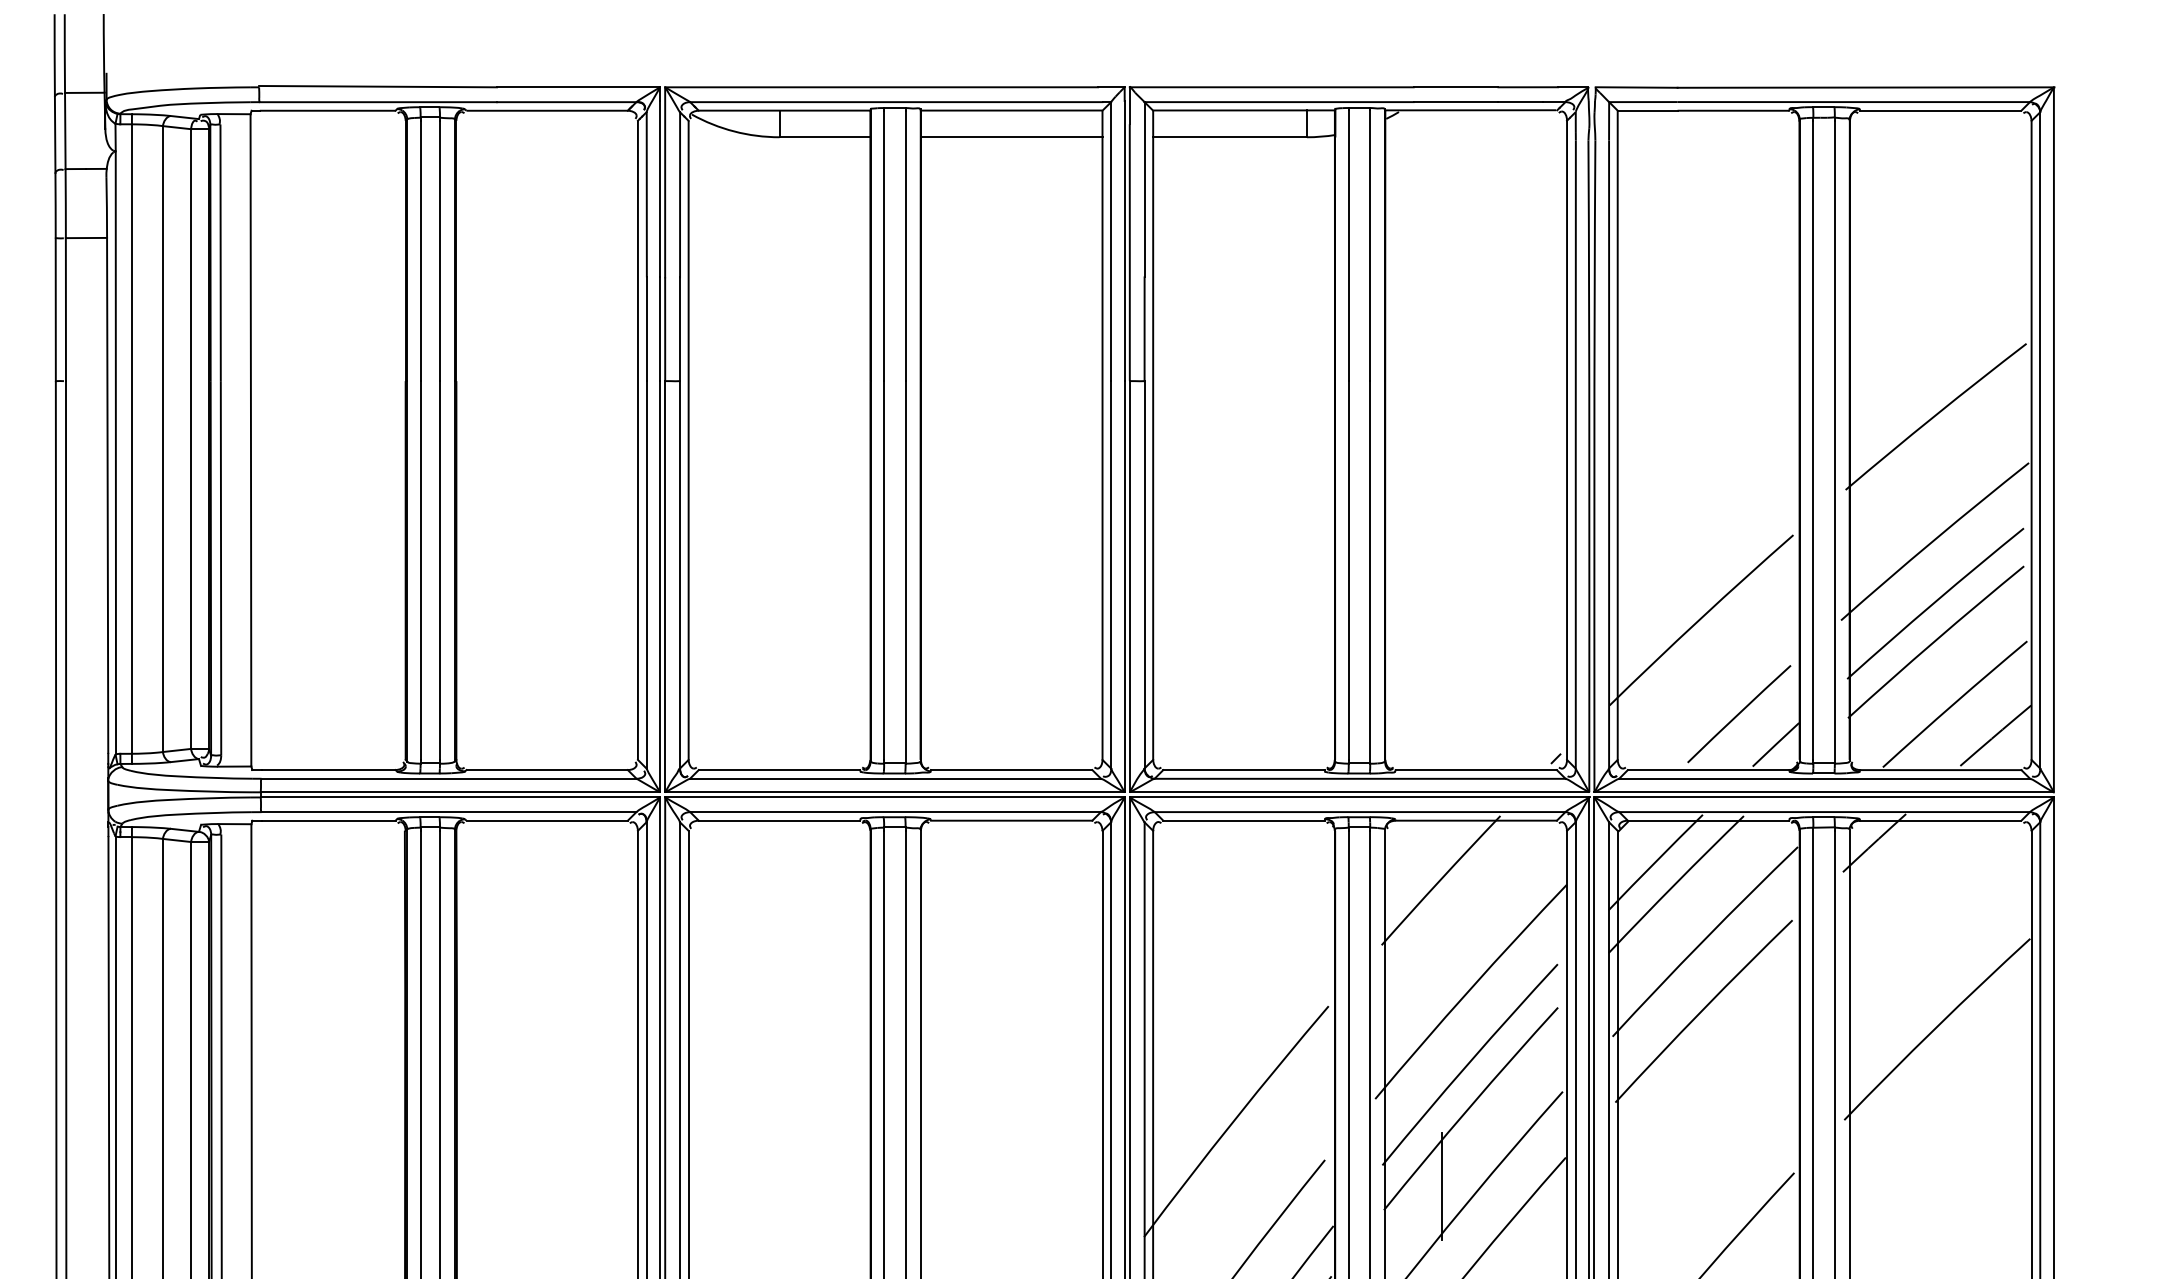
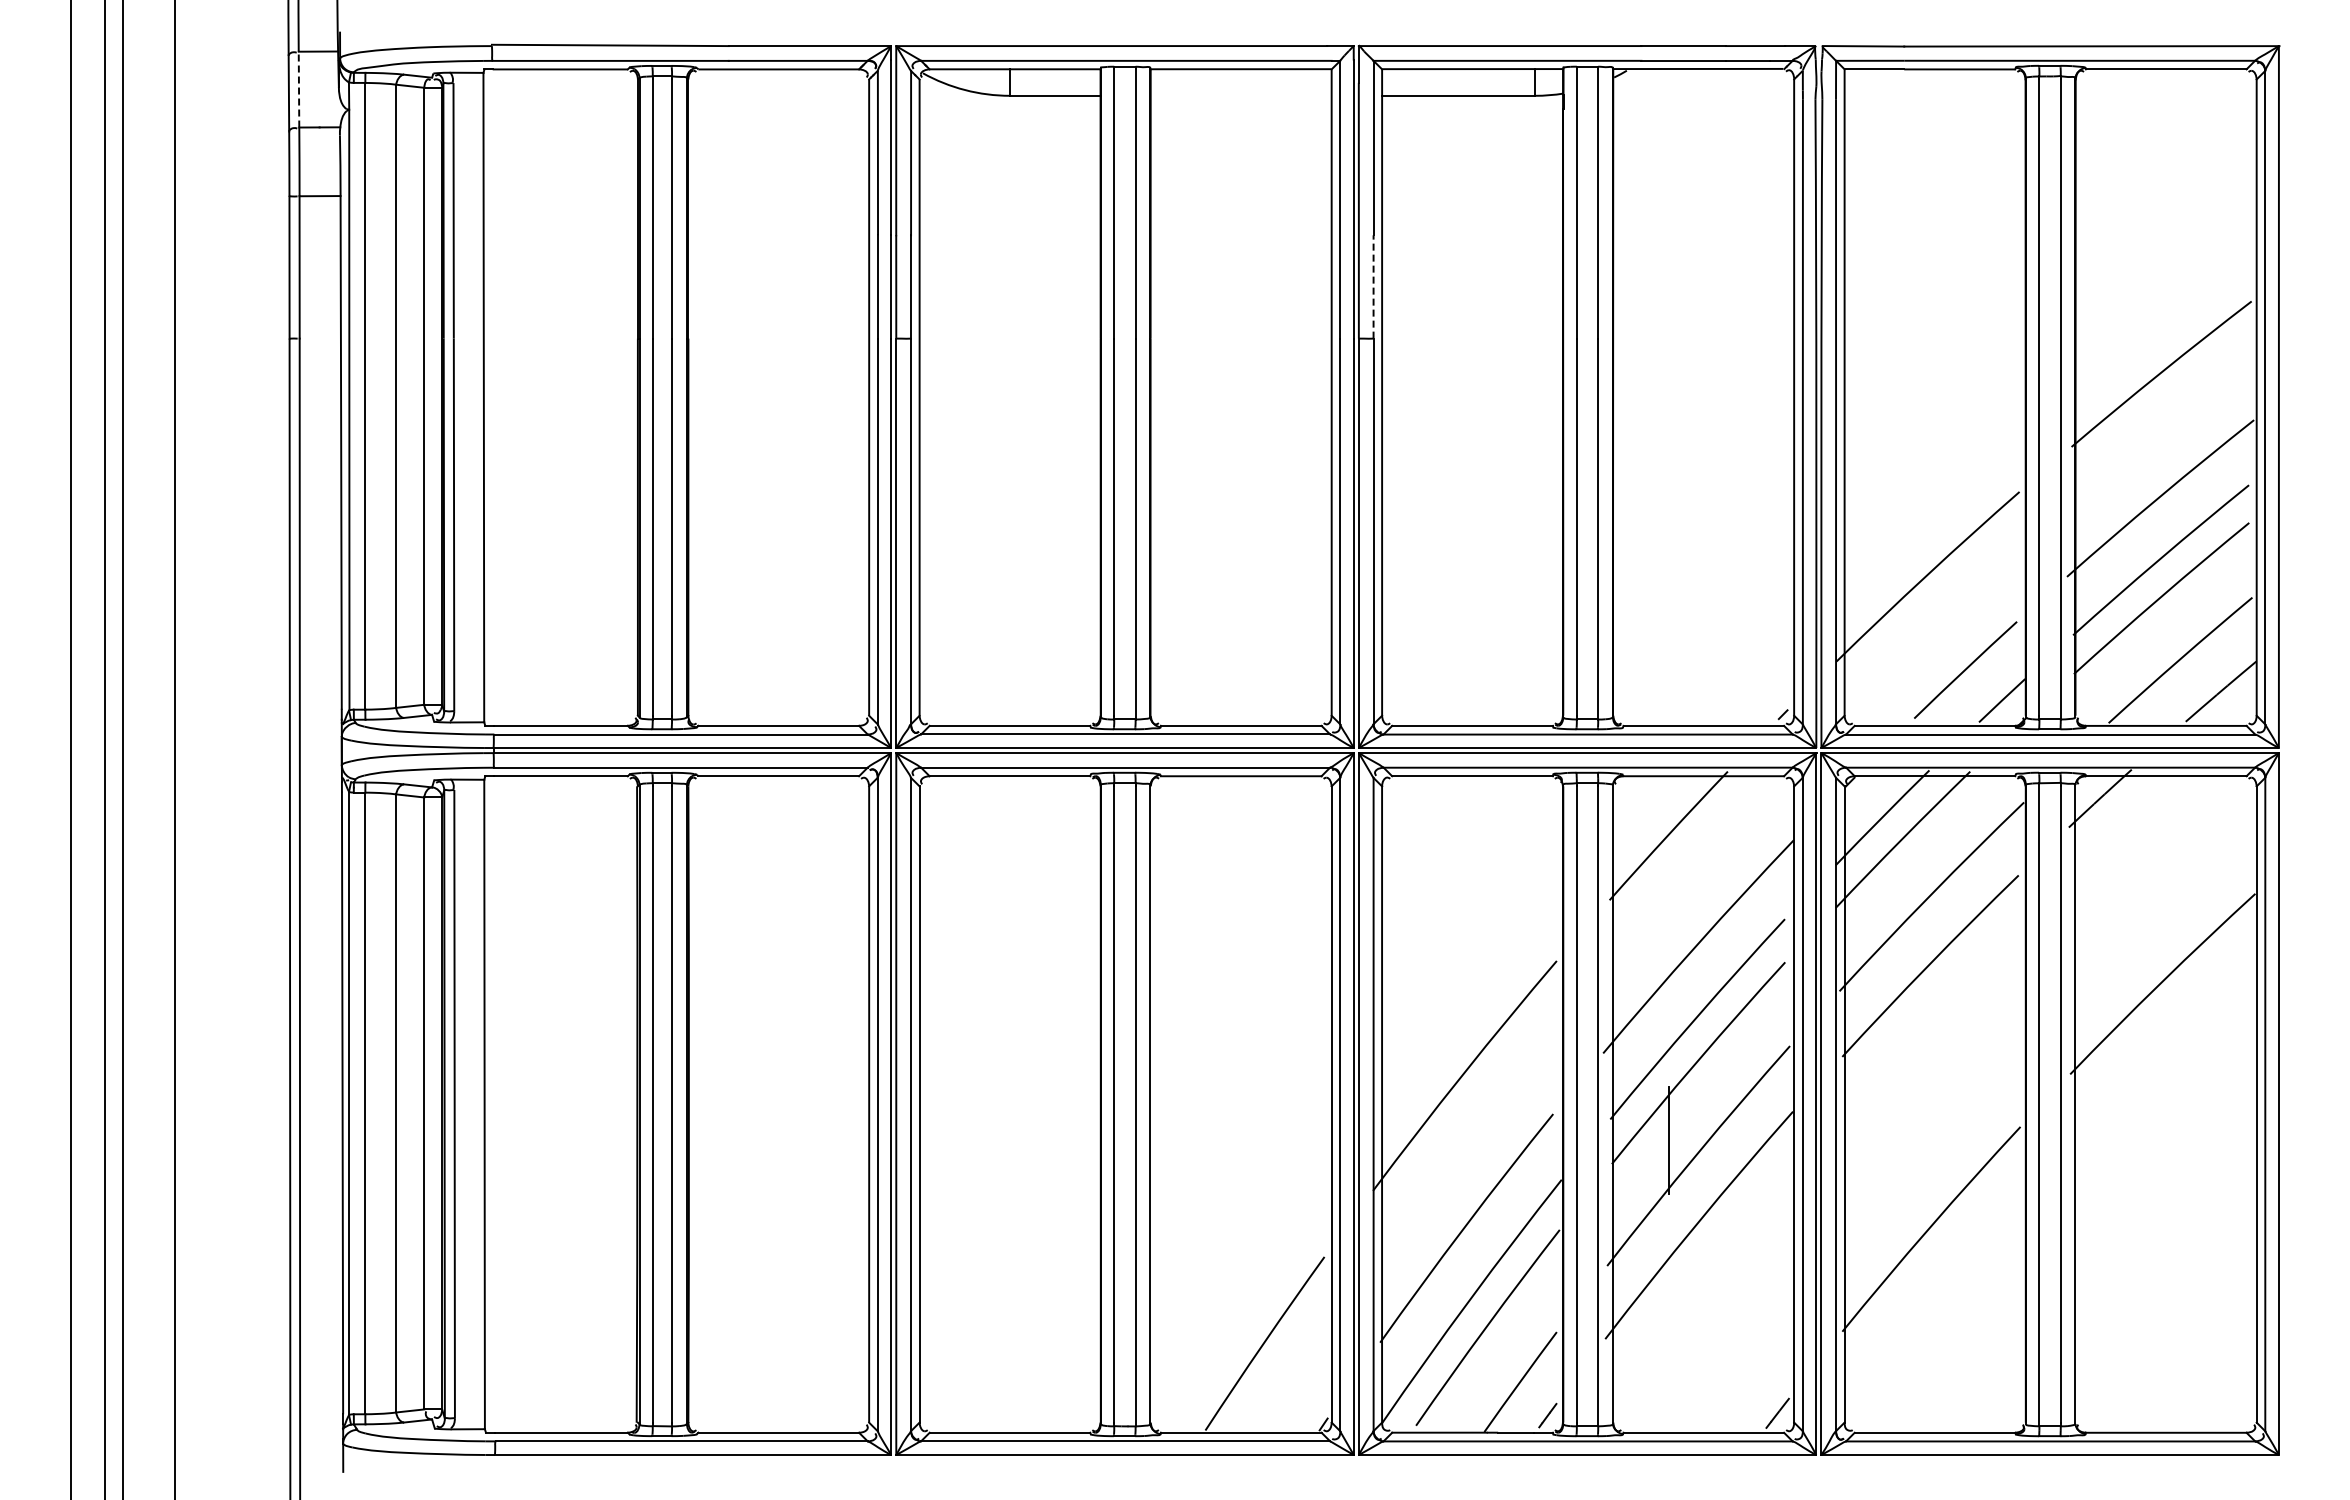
line: (65, 130) -> (299, 89), solid -> dashed
line: (1010, 136) -> (1240, 95), removed
line: (1144, 328) -> (1373, 286), solid -> dashed

